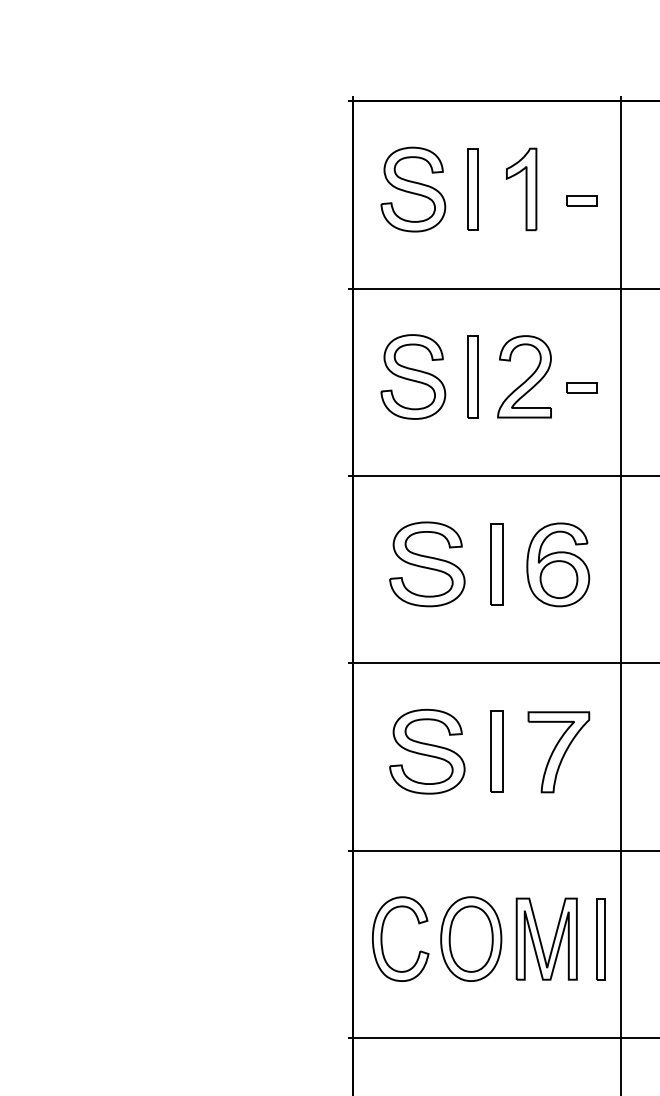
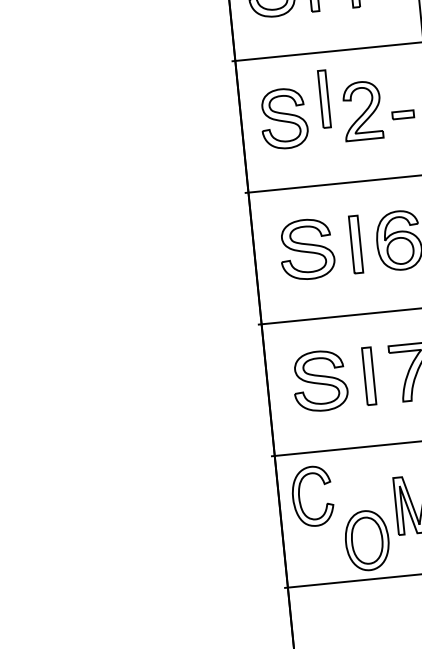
part: (472, 376) -> (324, 98), moved
part: (382, 938) -> (299, 497), moved
part: (471, 938) -> (367, 540), moved

